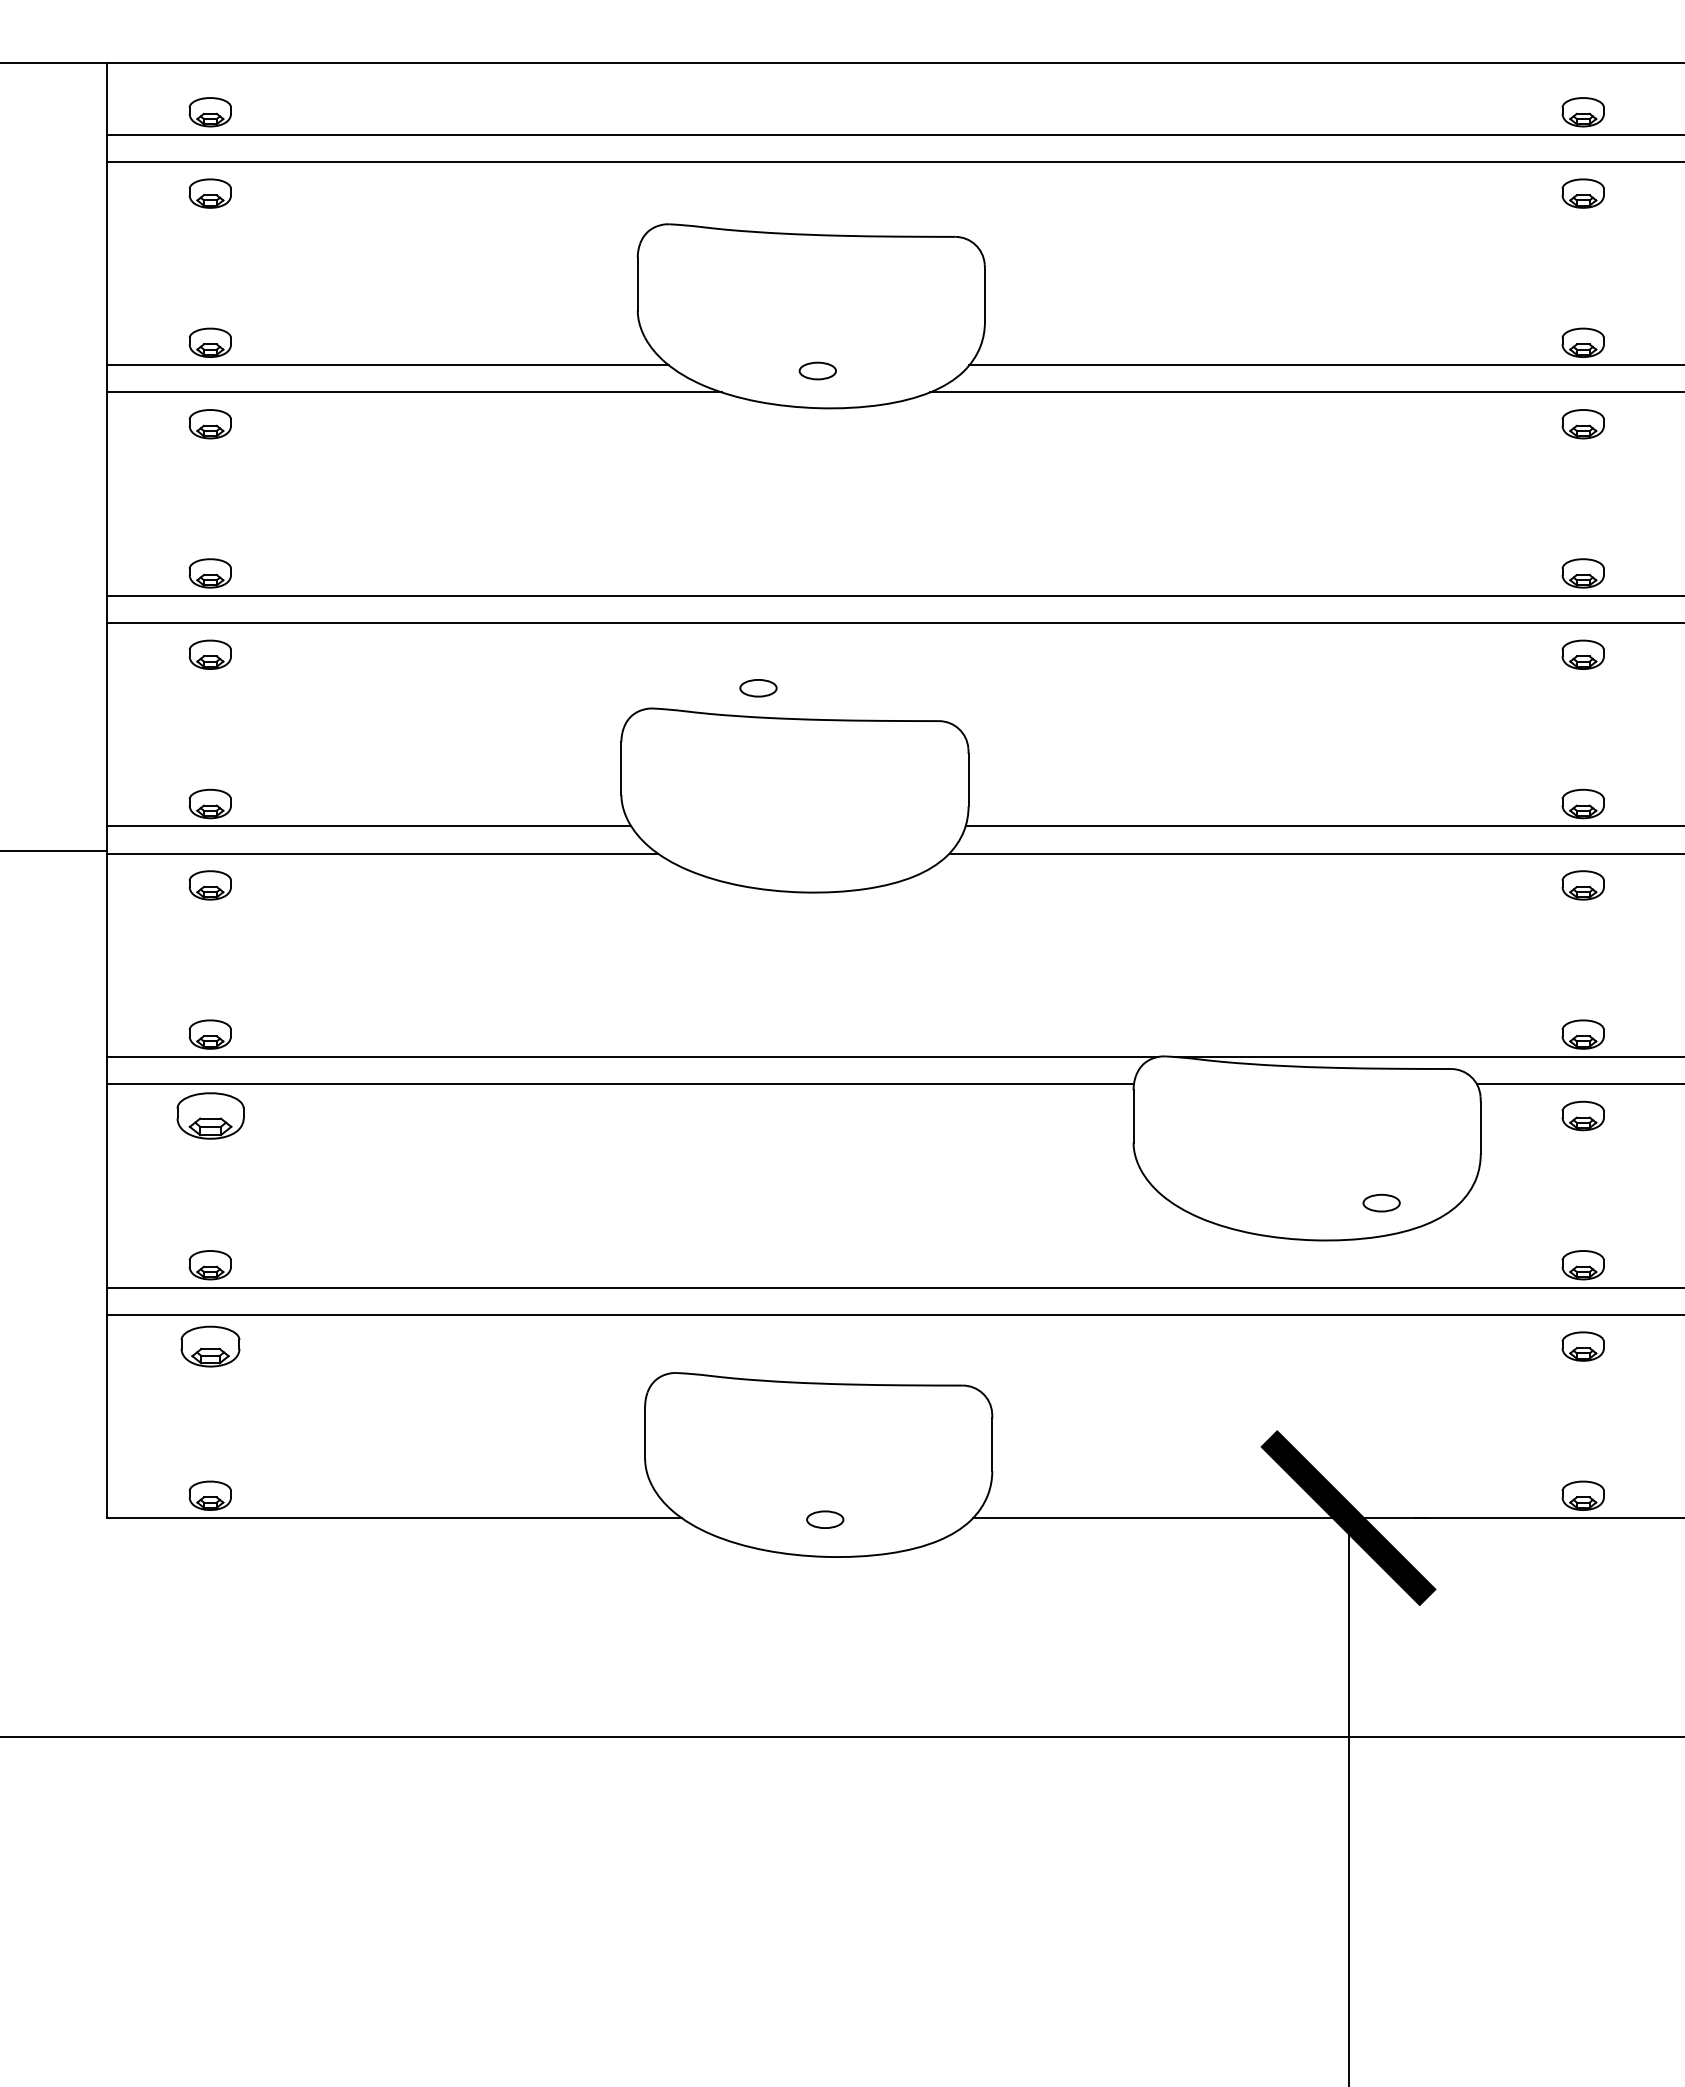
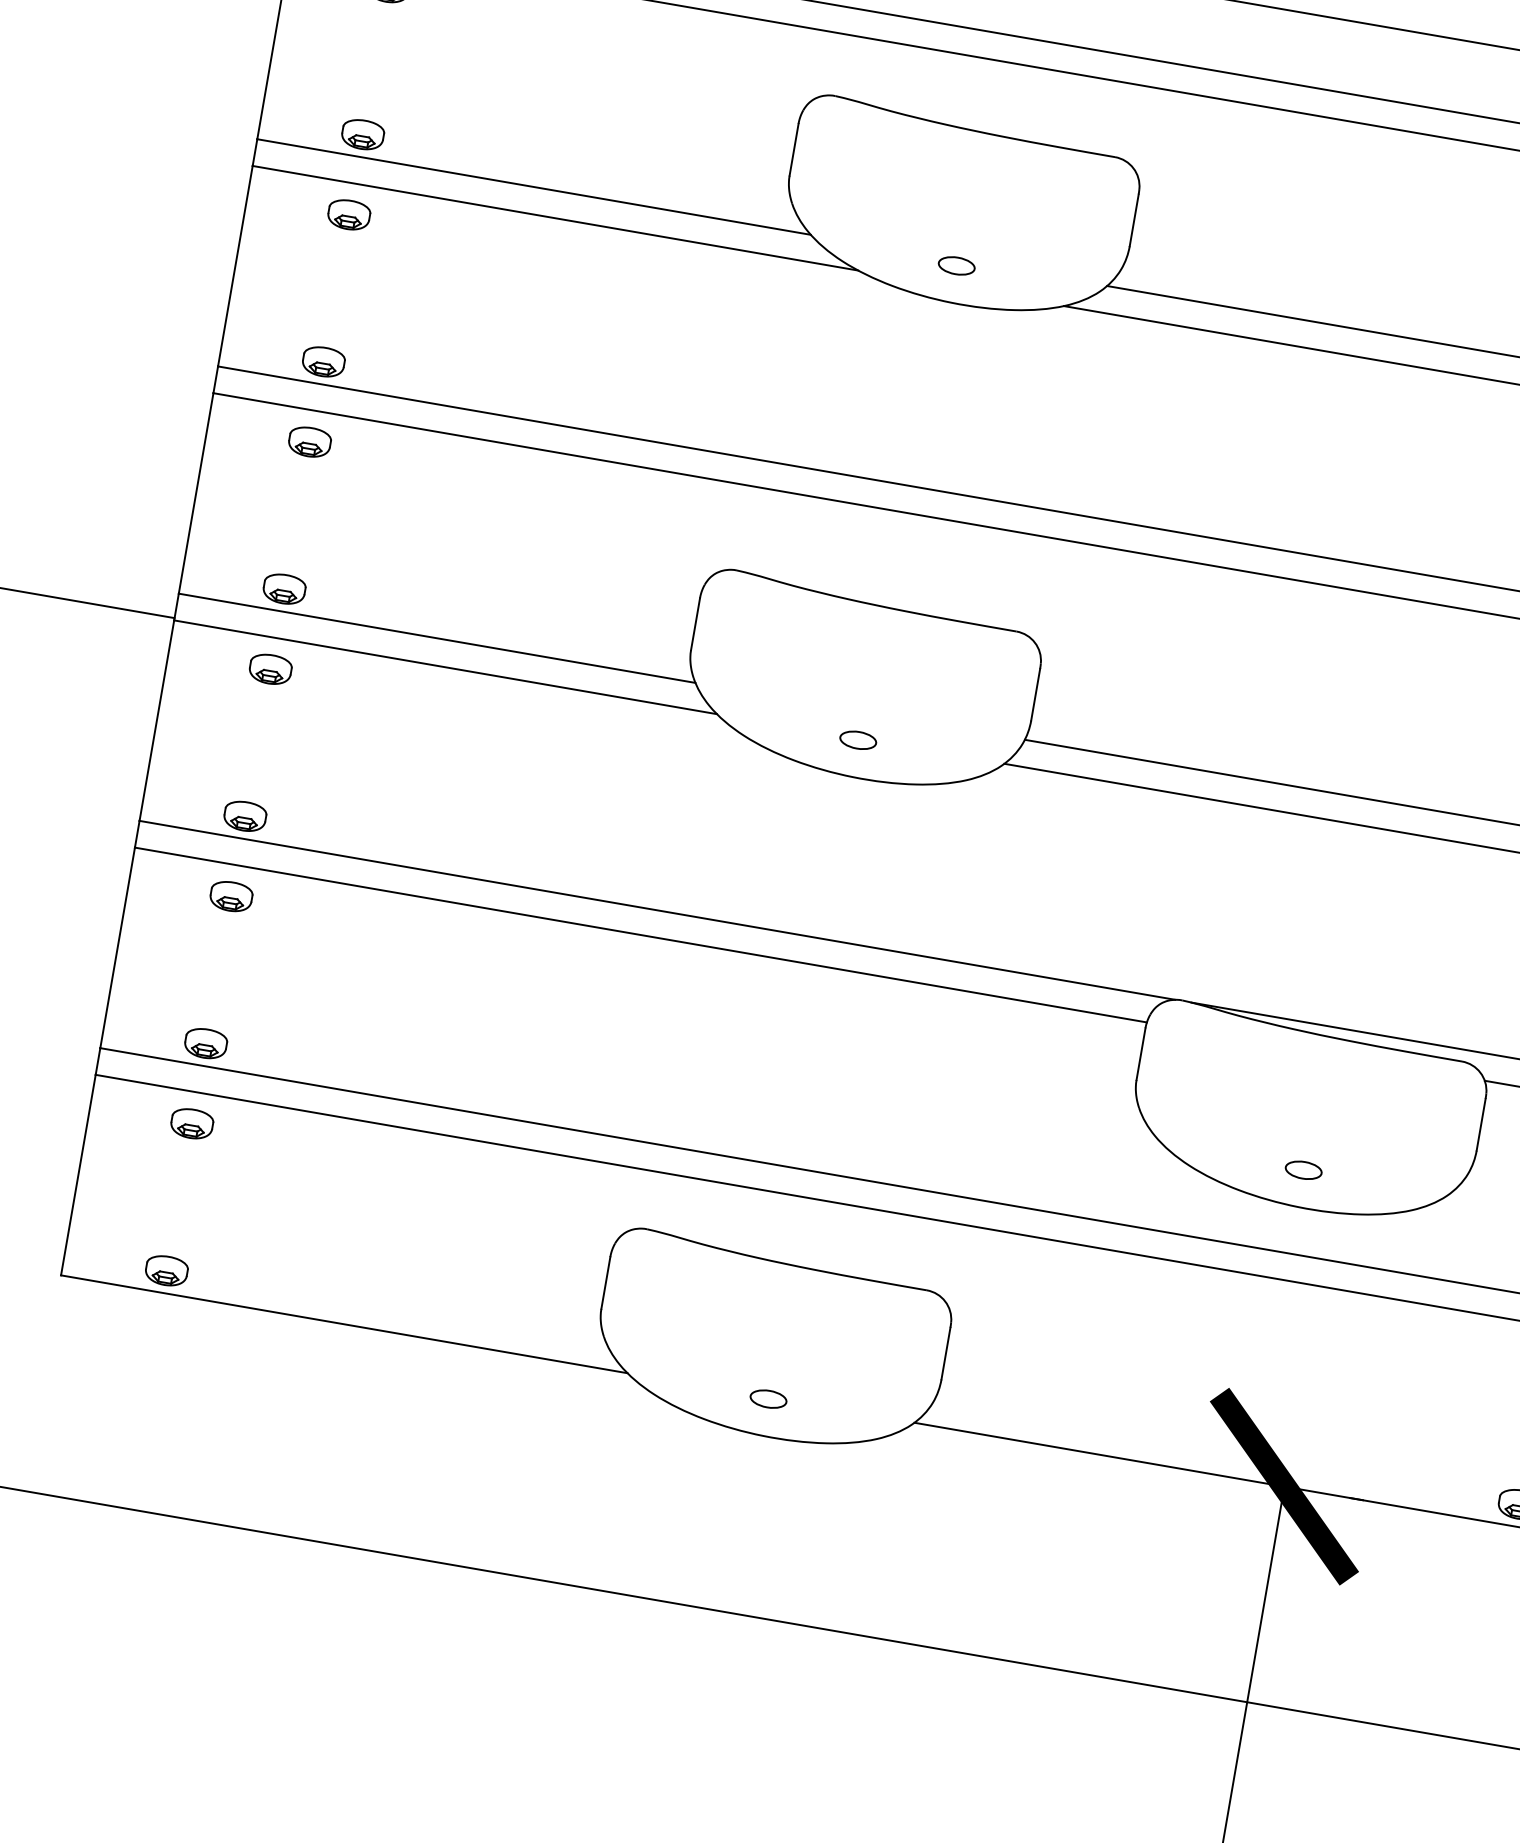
part: (758, 688) -> (858, 740), moved
part: (209, 1115) -> (230, 895), size x0.62
part: (1381, 1202) -> (1303, 1169), moved
part: (209, 1346) -> (191, 1123), size x0.71

